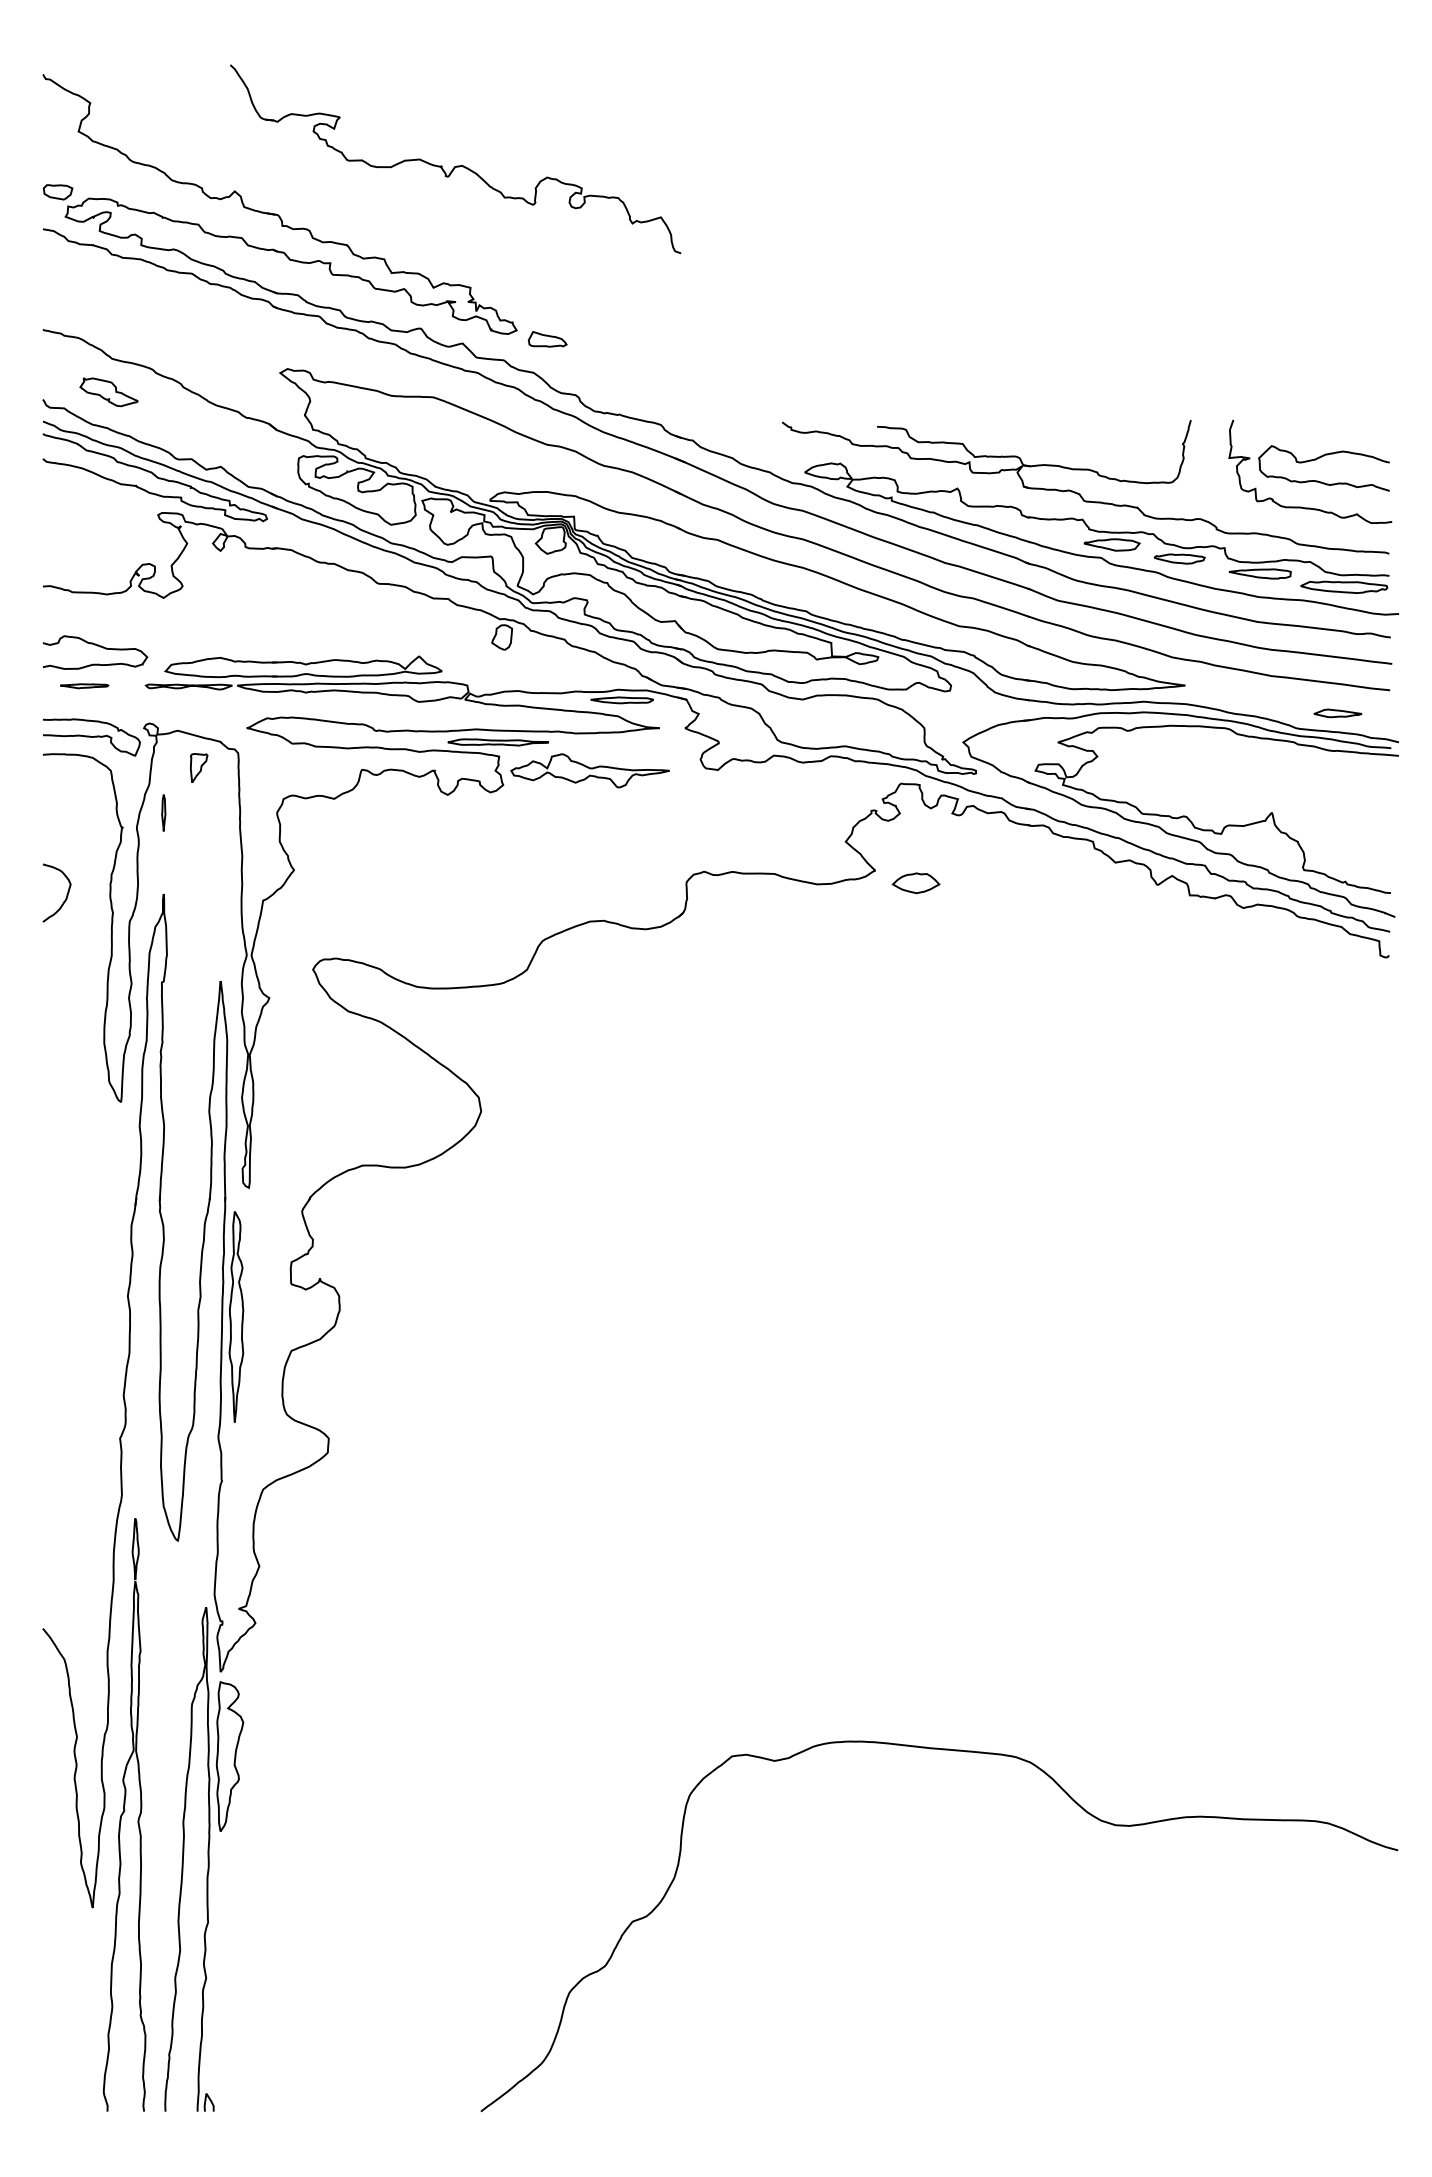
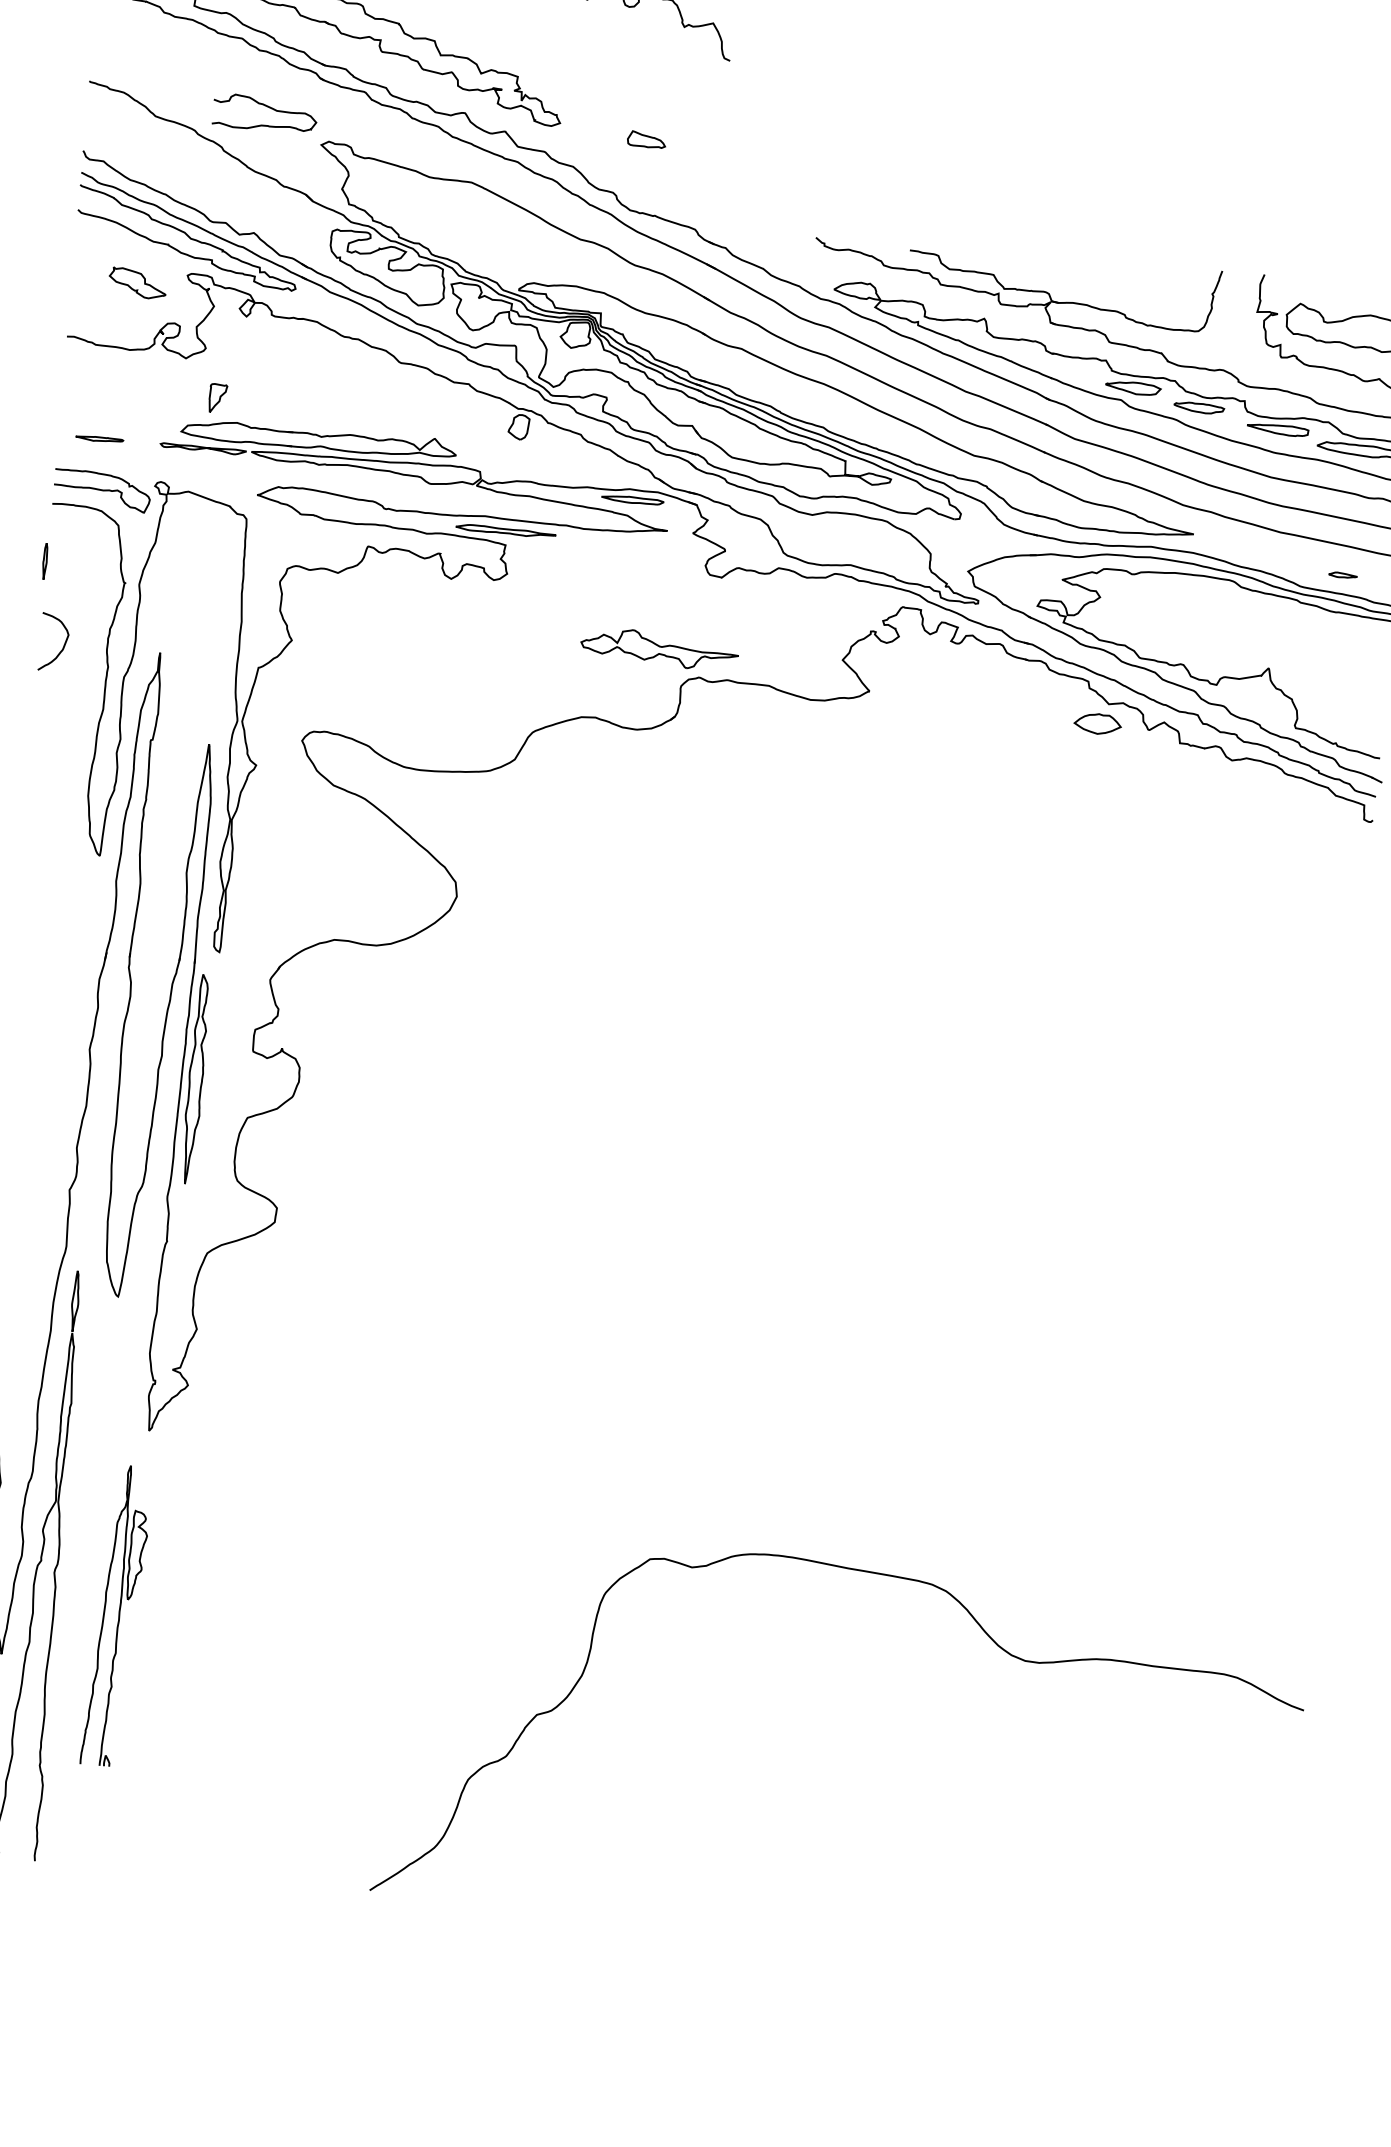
part: (547, 339) -> (646, 139), moved
part: (108, 392) -> (137, 283), moved
curve: (97, 646) -> (267, 107), moved
part: (1337, 713) -> (1342, 575), size x0.6
part: (198, 767) -> (217, 397), moved
part: (589, 770) -> (659, 648), moved
part: (163, 812) -> (44, 560), moved
part: (915, 883) -> (1097, 724), moved
part: (204, 1859) -> (116, 1615), size x0.6

